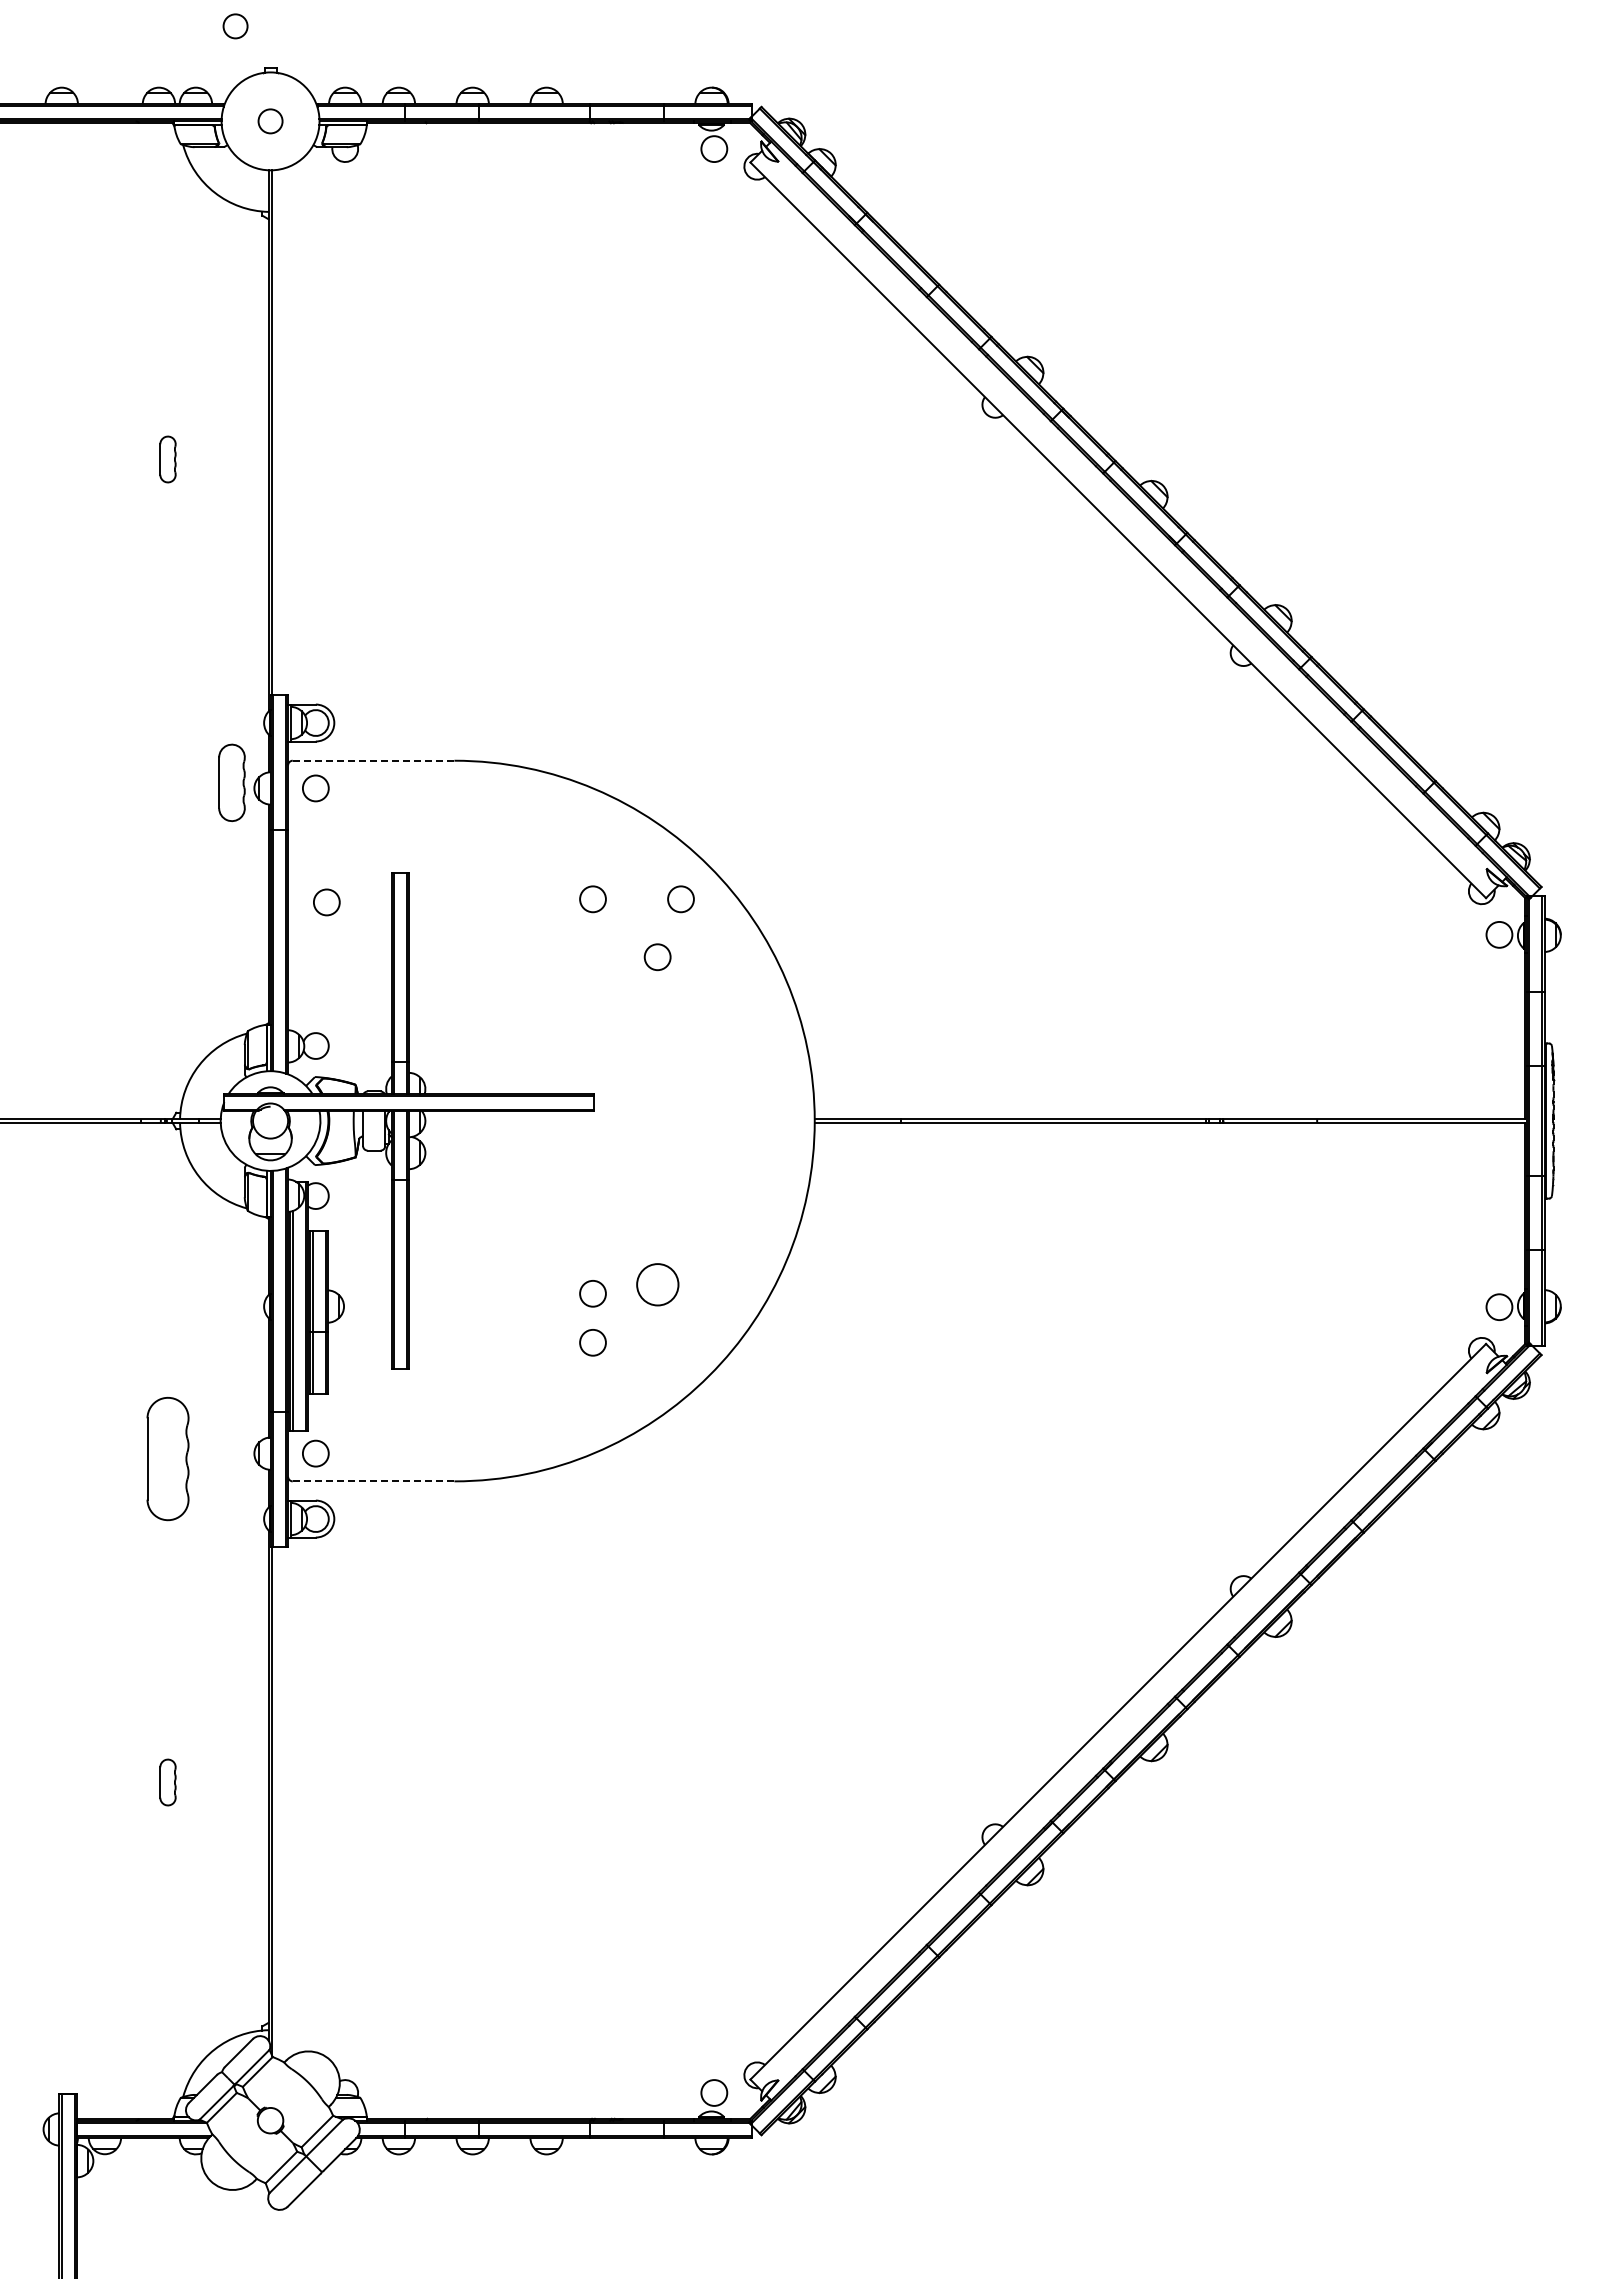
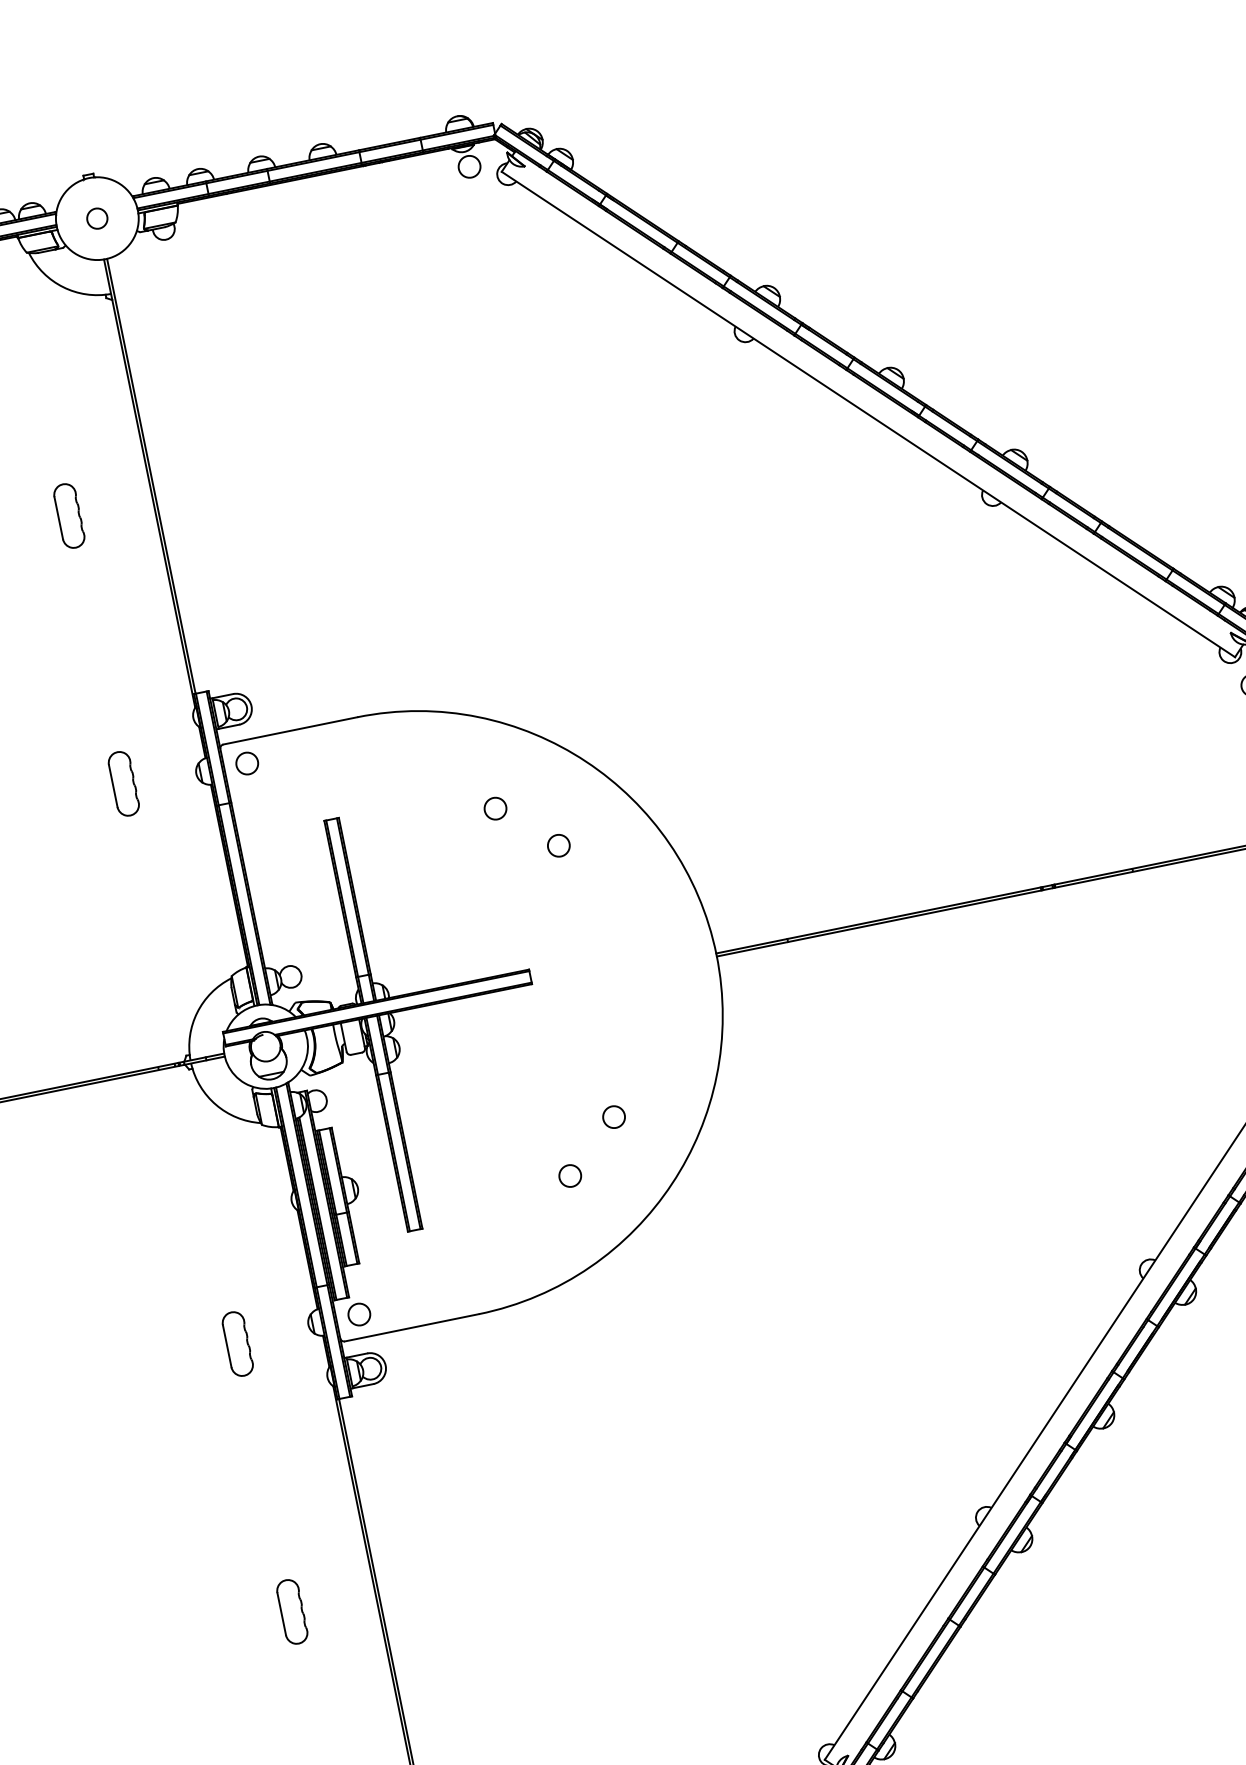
circle: (235, 26) -> (52, 145), removed
part: (167, 459) -> (68, 516), size x1.67
line: (373, 760) -> (290, 730), dashed -> solid
part: (231, 782) -> (123, 783), moved
circle: (680, 899) -> (568, 794), removed
circle: (326, 902) -> (275, 856), removed
circle: (657, 1284) -> (613, 1116), size x0.62
circle: (592, 1293) -> (561, 1135), removed
part: (167, 1459) -> (237, 1344), size x0.62
line: (373, 1481) -> (411, 1327), dashed -> solid
part: (167, 1782) -> (291, 1611), size x1.67

